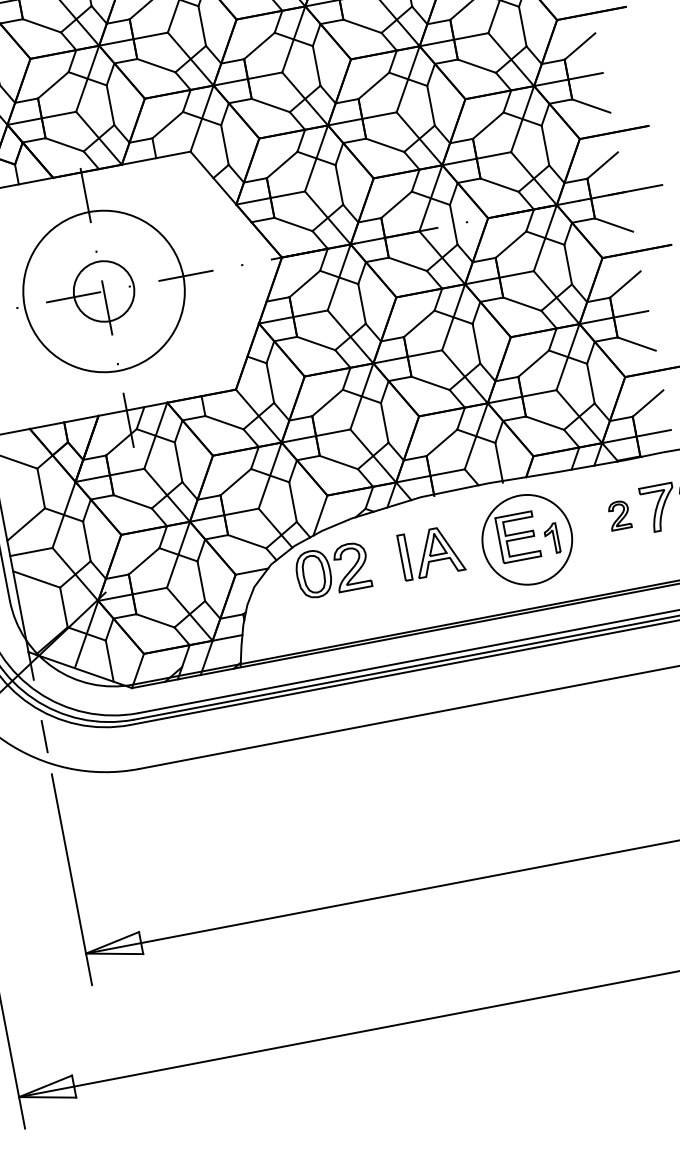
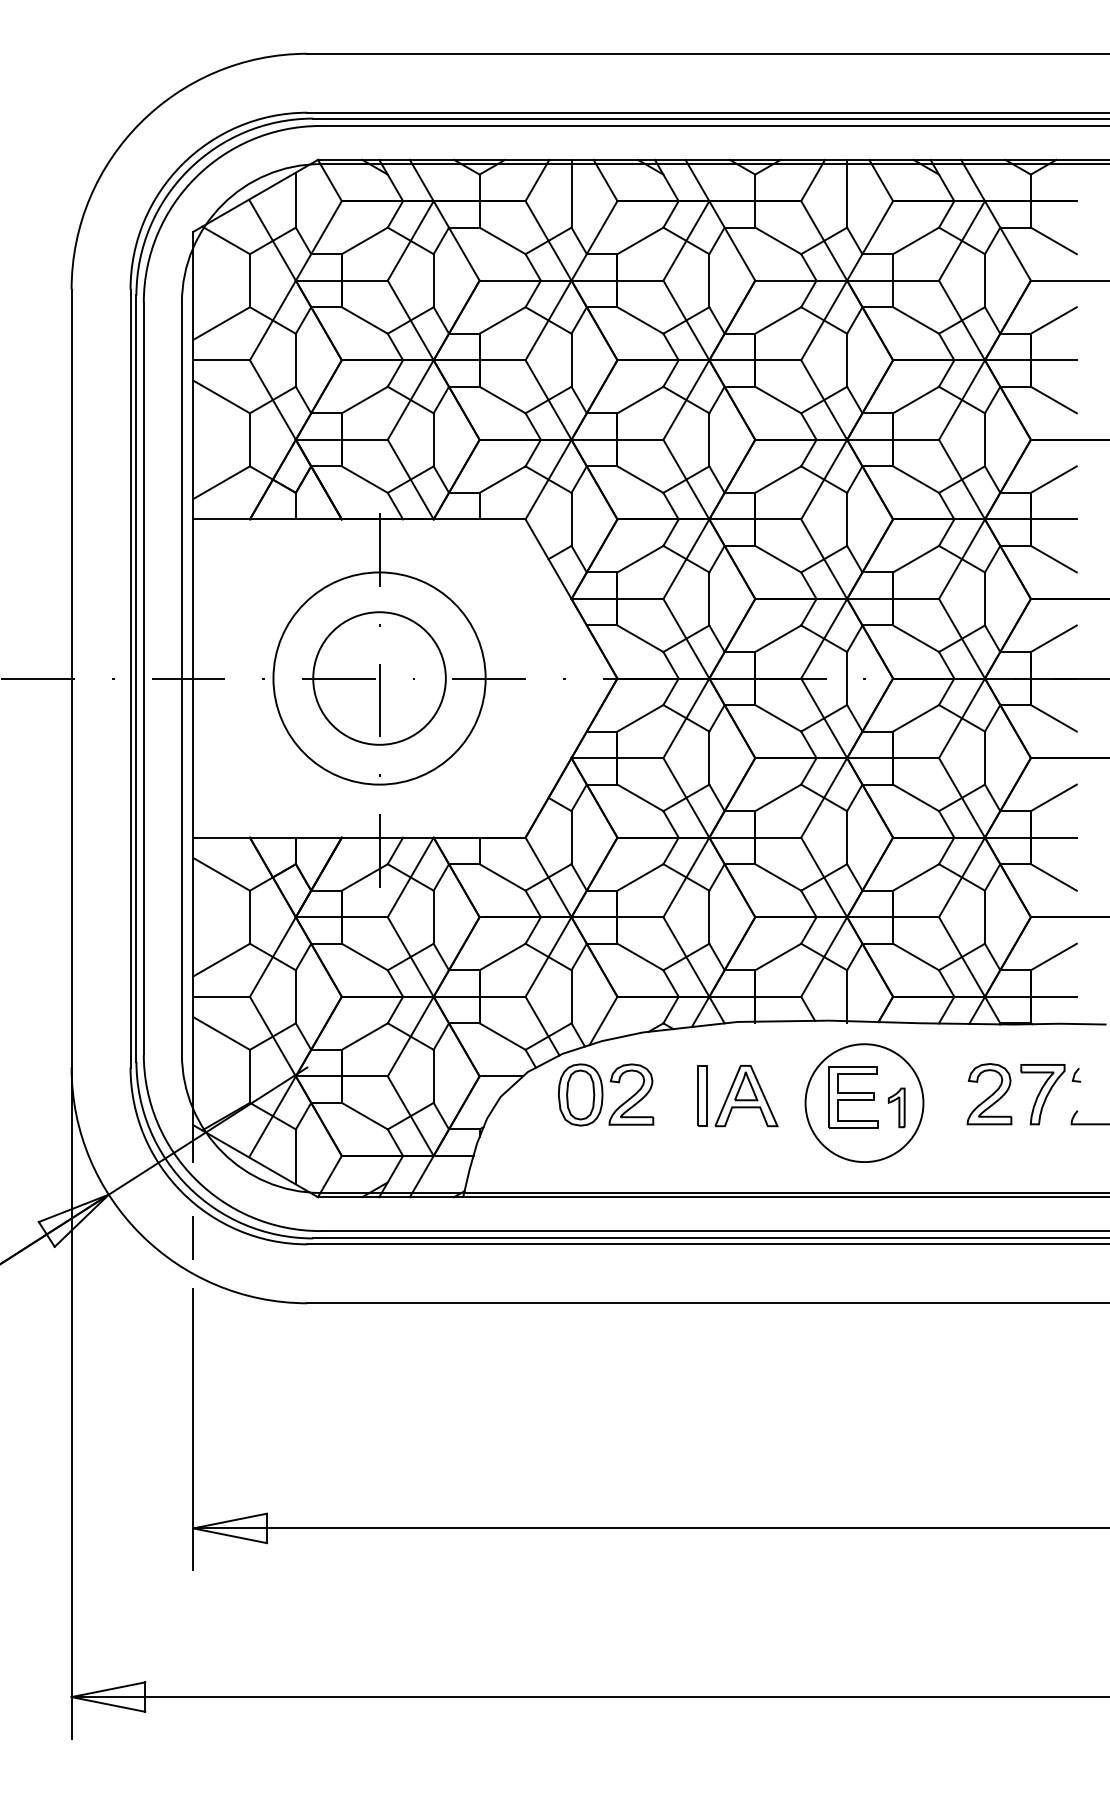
circle: (104, 291) -> (379, 678), size x1.67
part: (619, 515) -> (989, 1094), size x1.67

